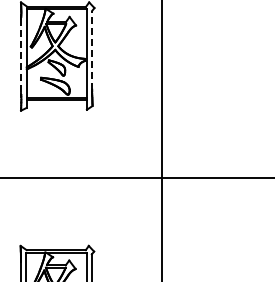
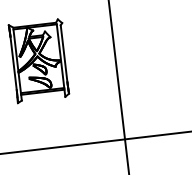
line: (92, 49) -> (64, 53), dashed -> solid
line: (21, 55) -> (13, 63), dashed -> solid

